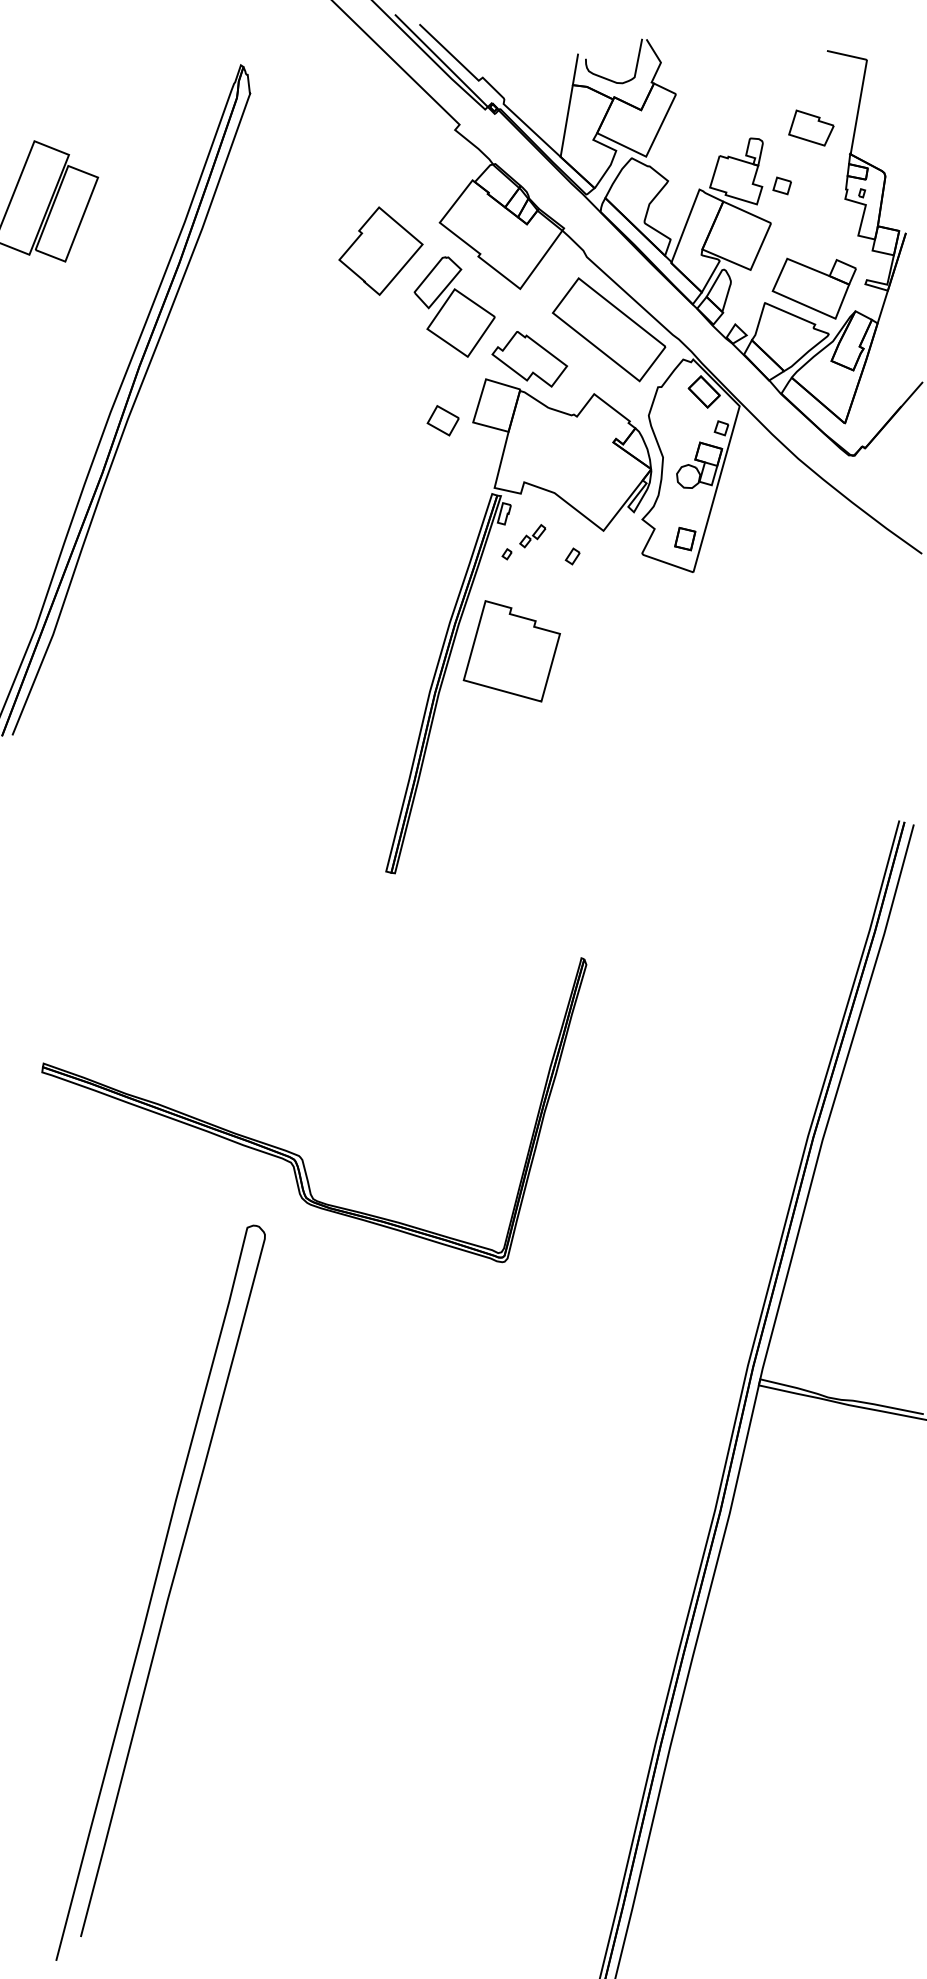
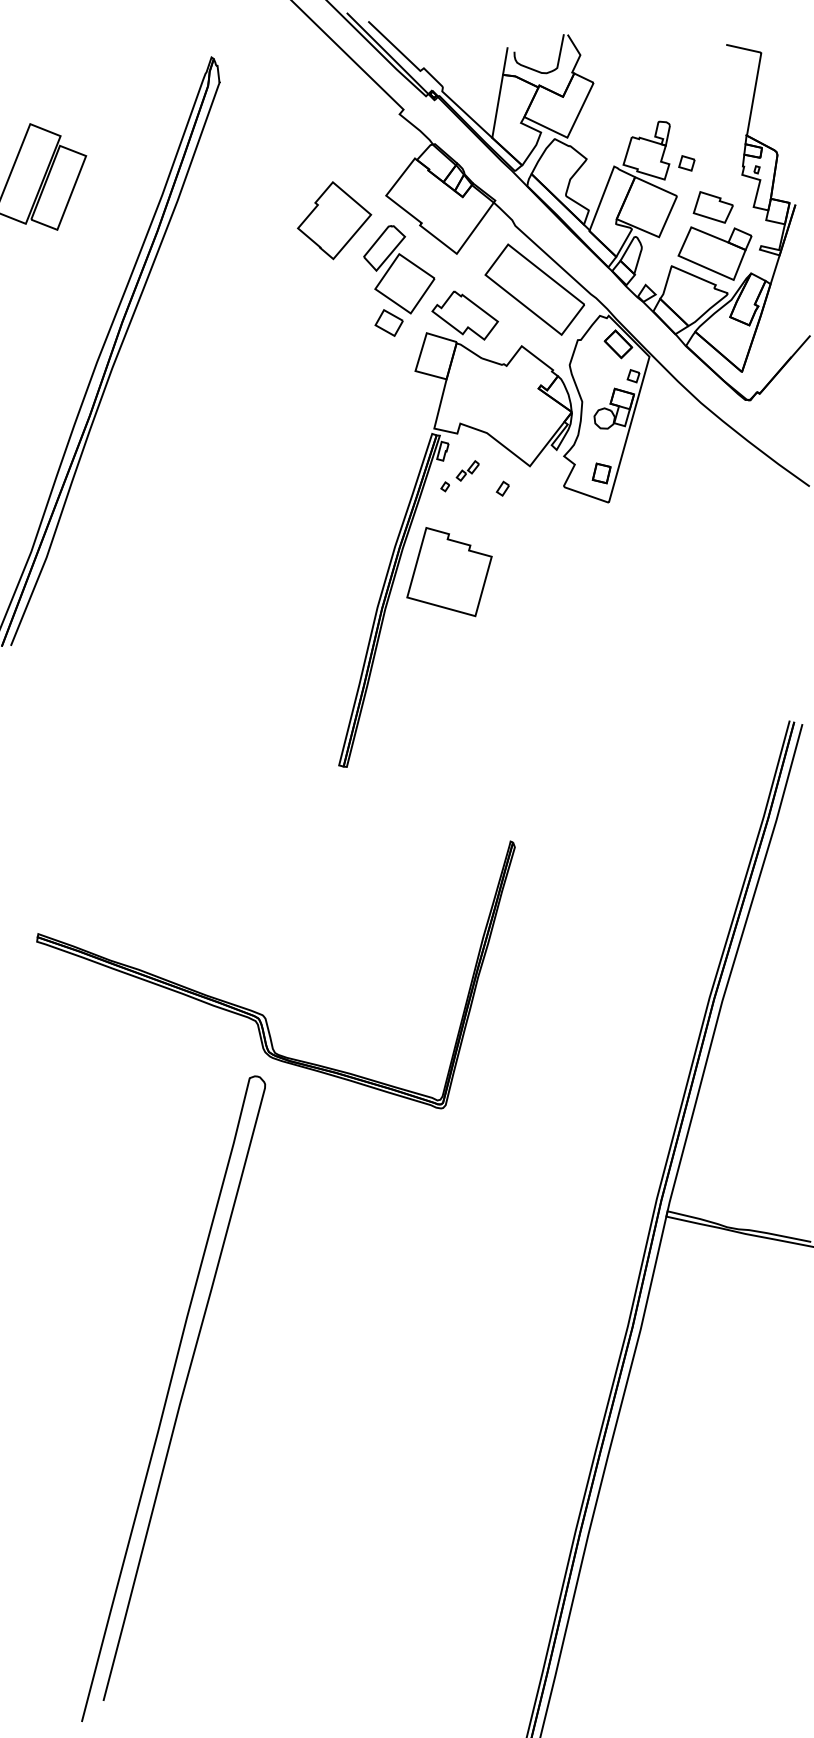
part: (811, 127) -> (713, 206), moved
part: (442, 420) -> (388, 322), moved
curve: (154, 1590) -> (168, 1396), moved

